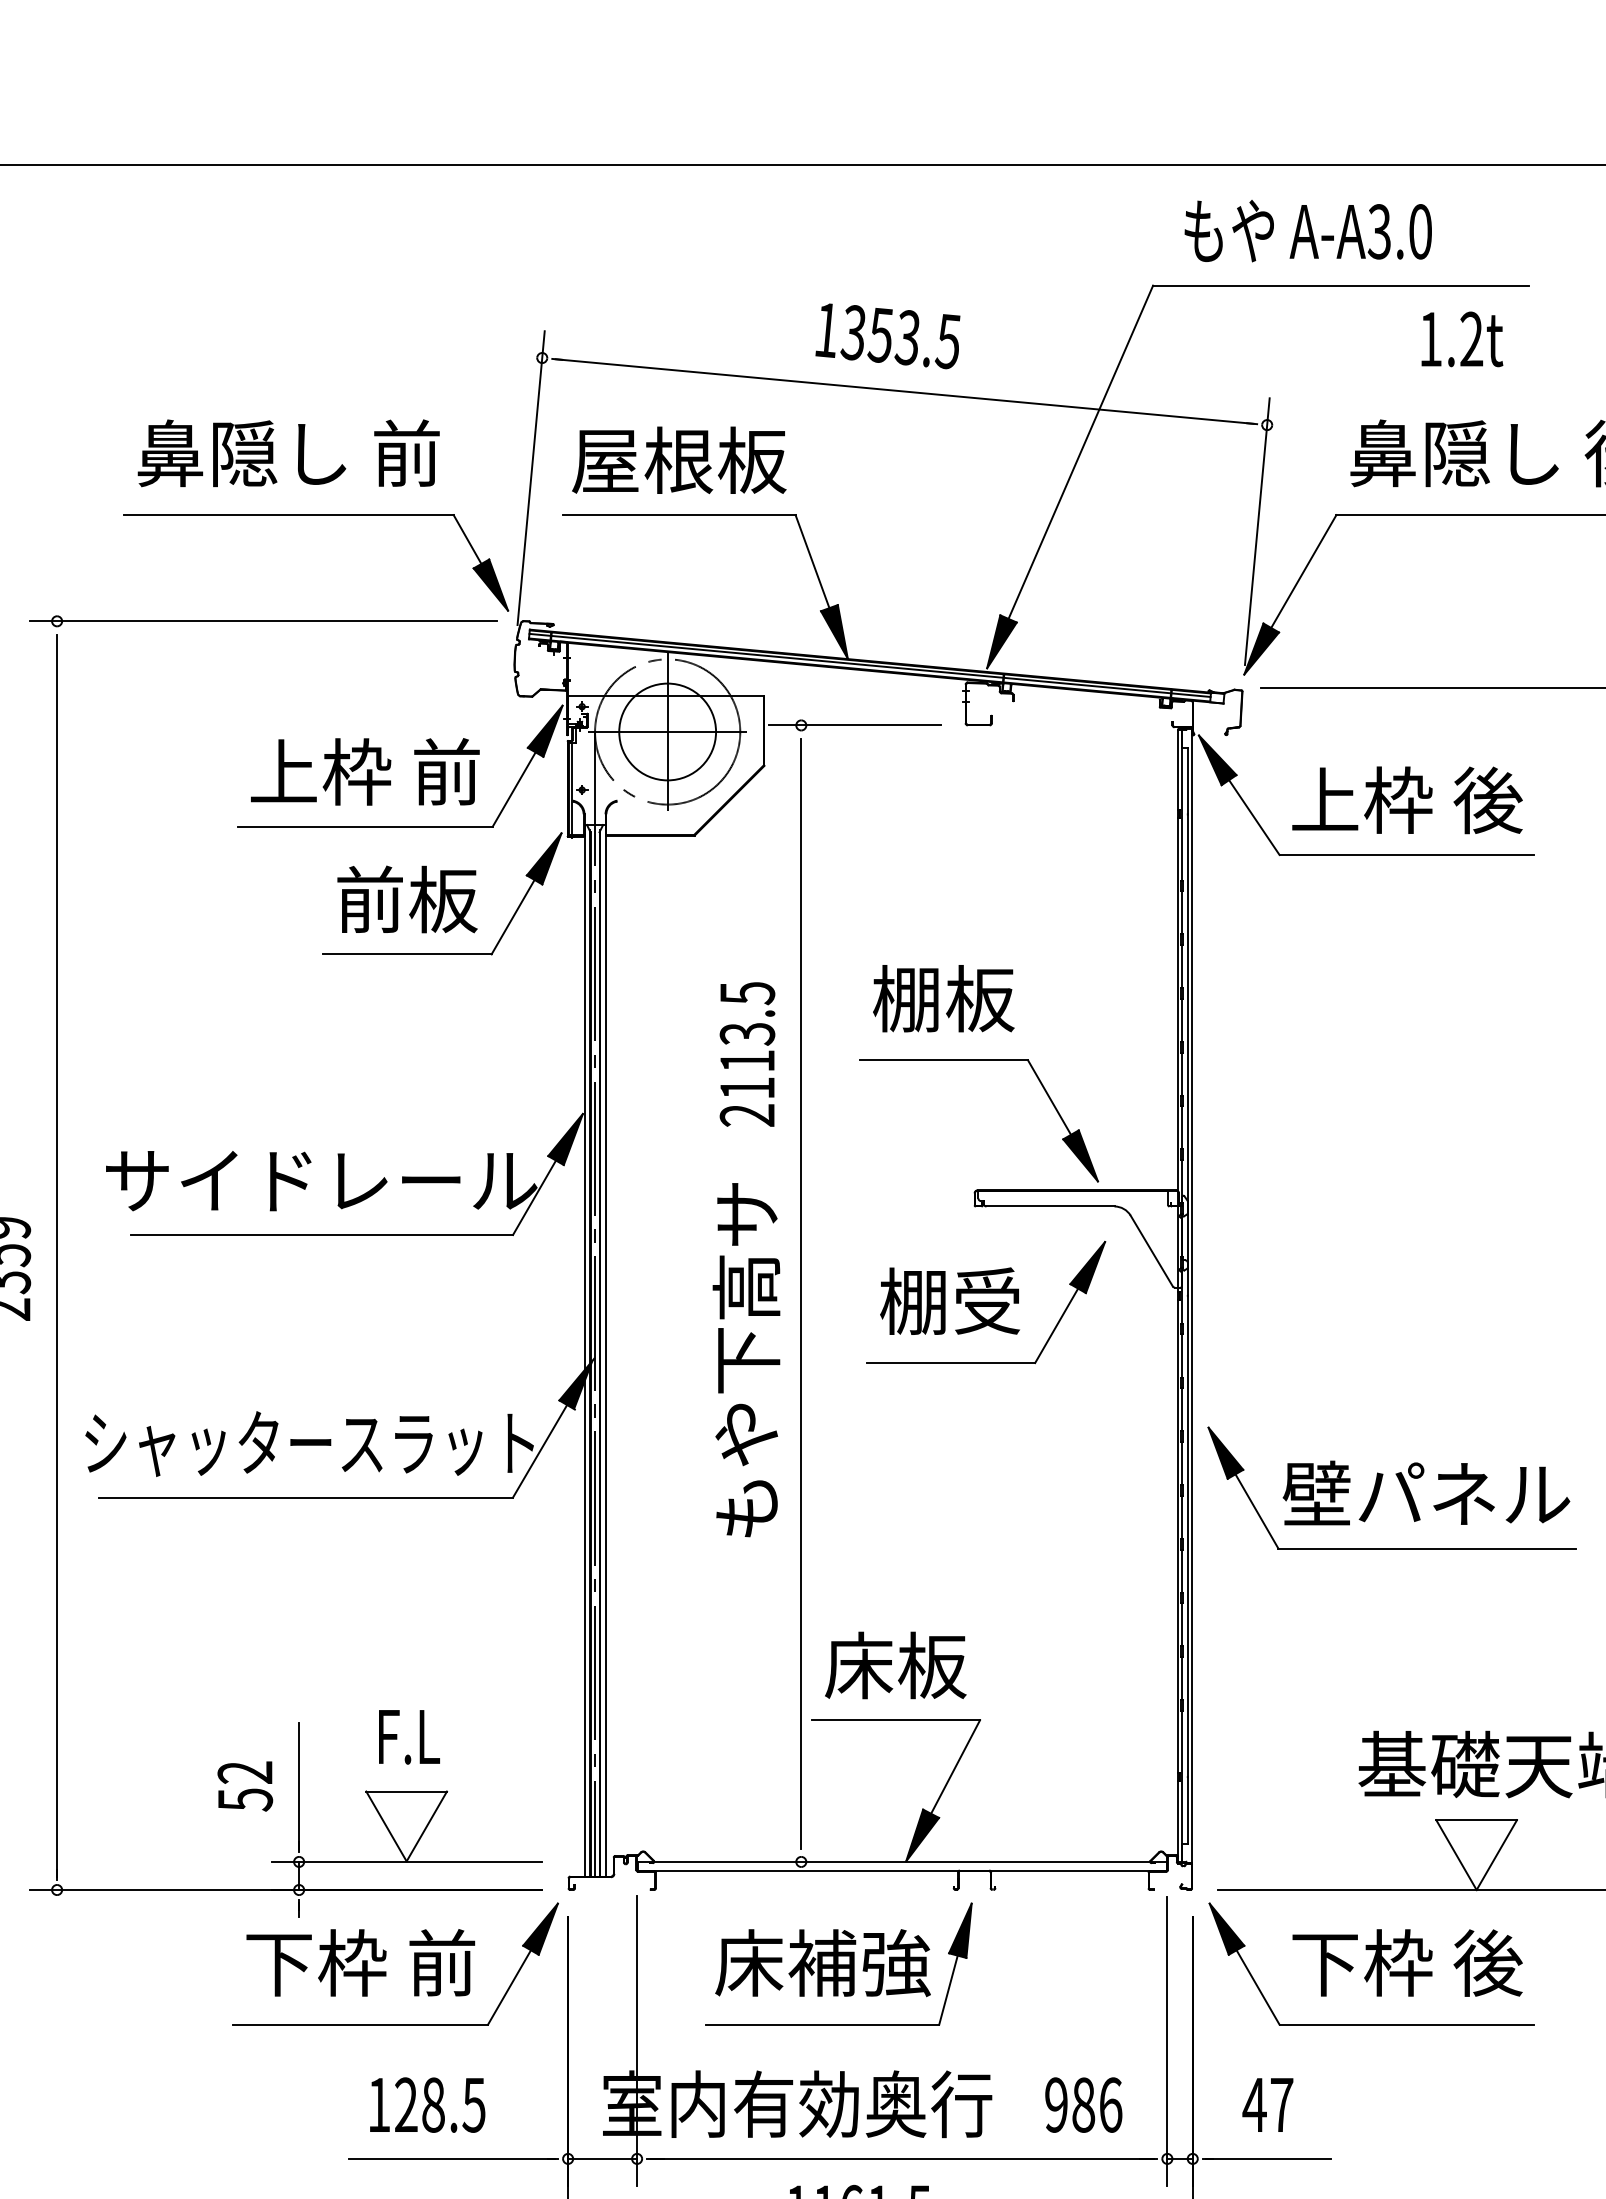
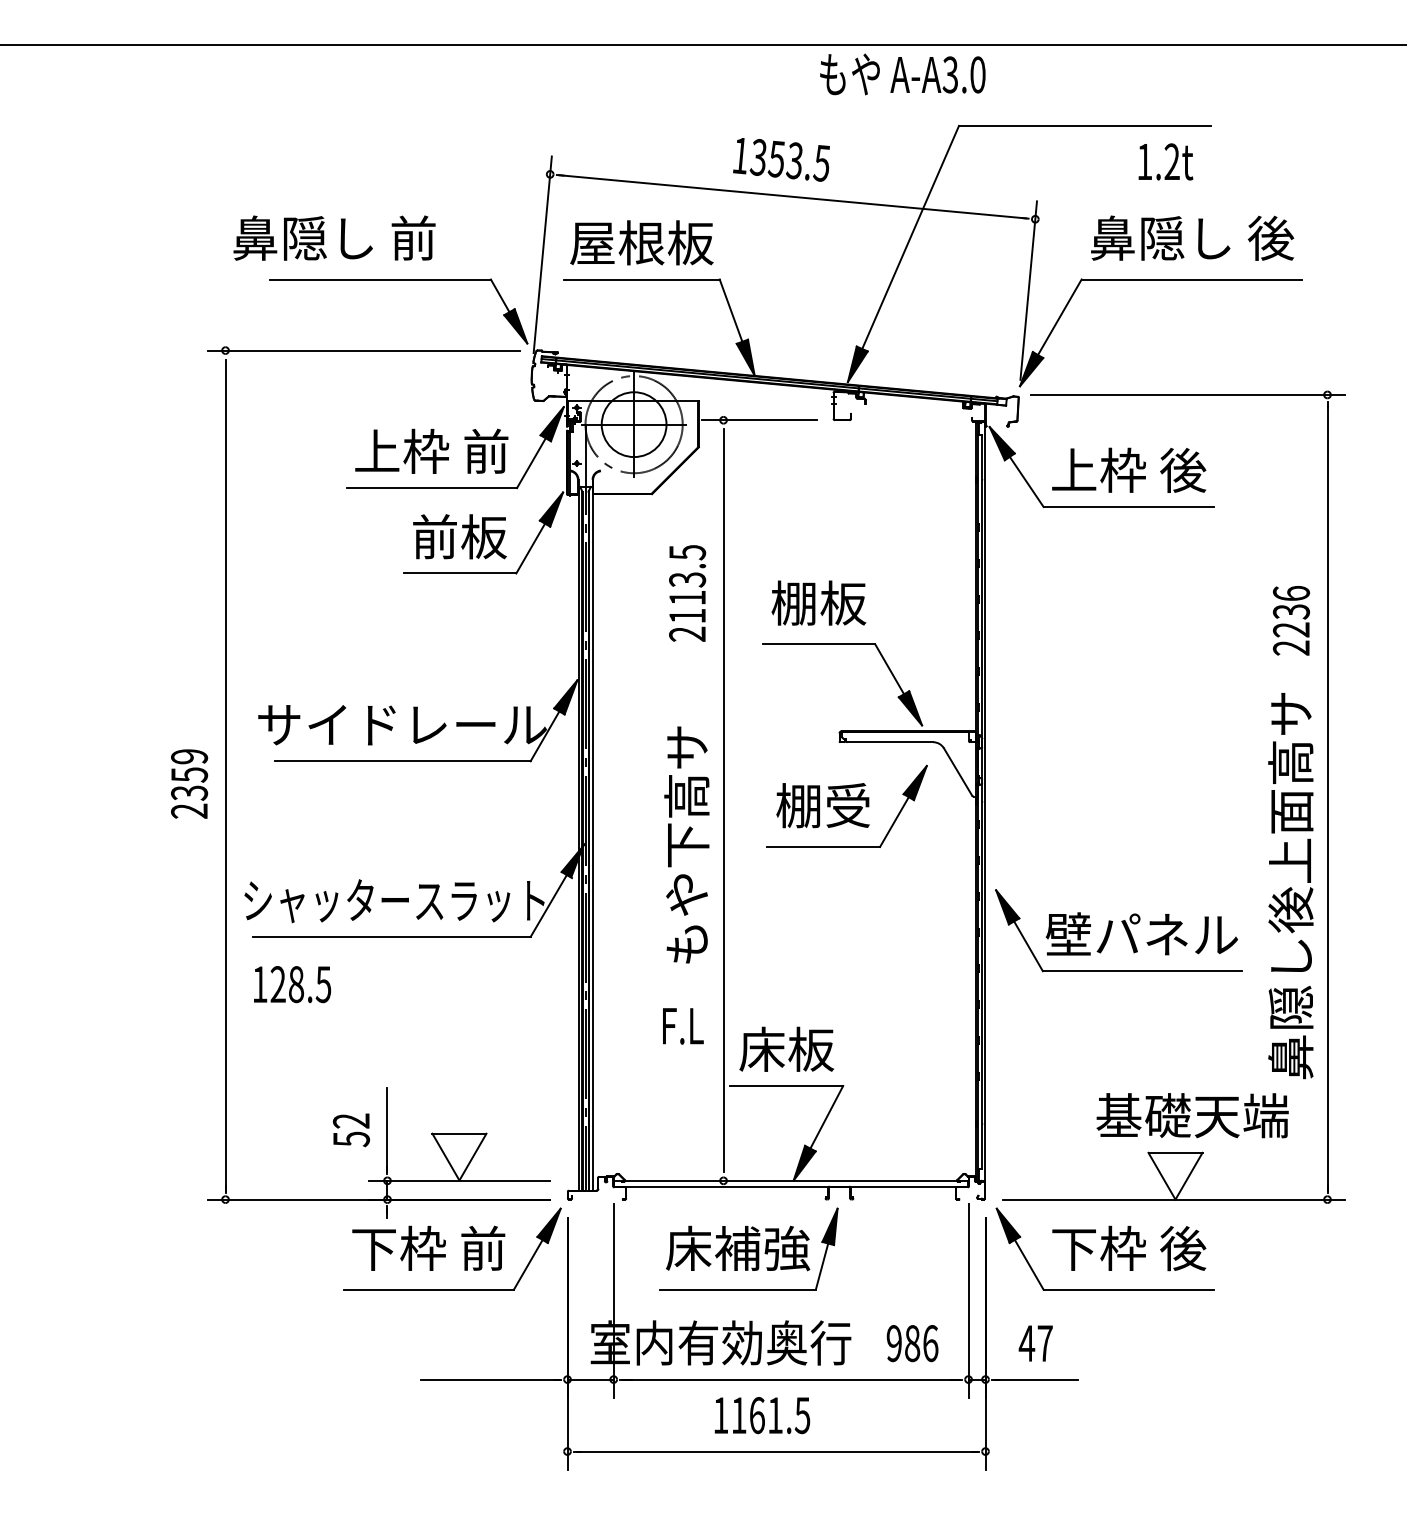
text: (1307, 231) -> (902, 74), moved
text: (288, 452) -> (334, 237), moved
text: (747, 1054) -> (687, 593), moved
text: (409, 1737) -> (683, 1026), moved
text: (427, 2105) -> (292, 984), moved

